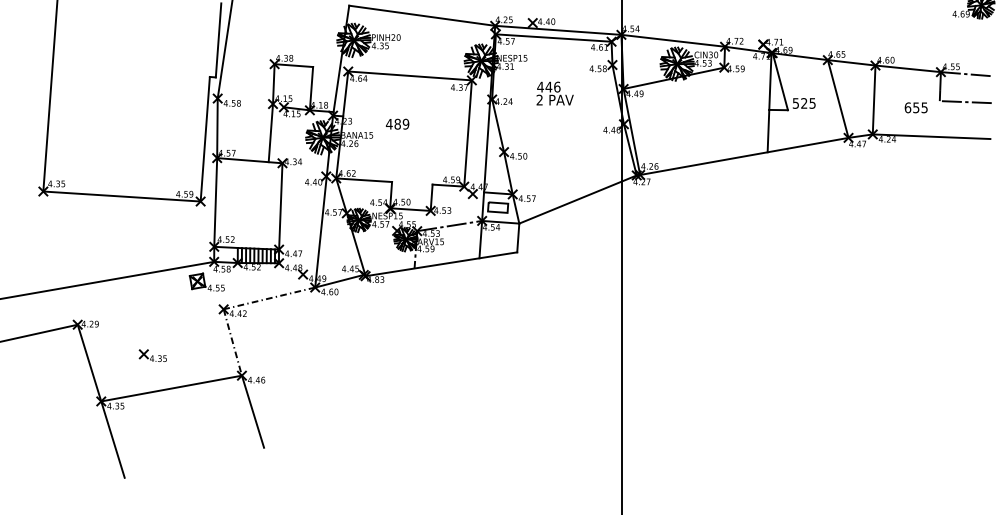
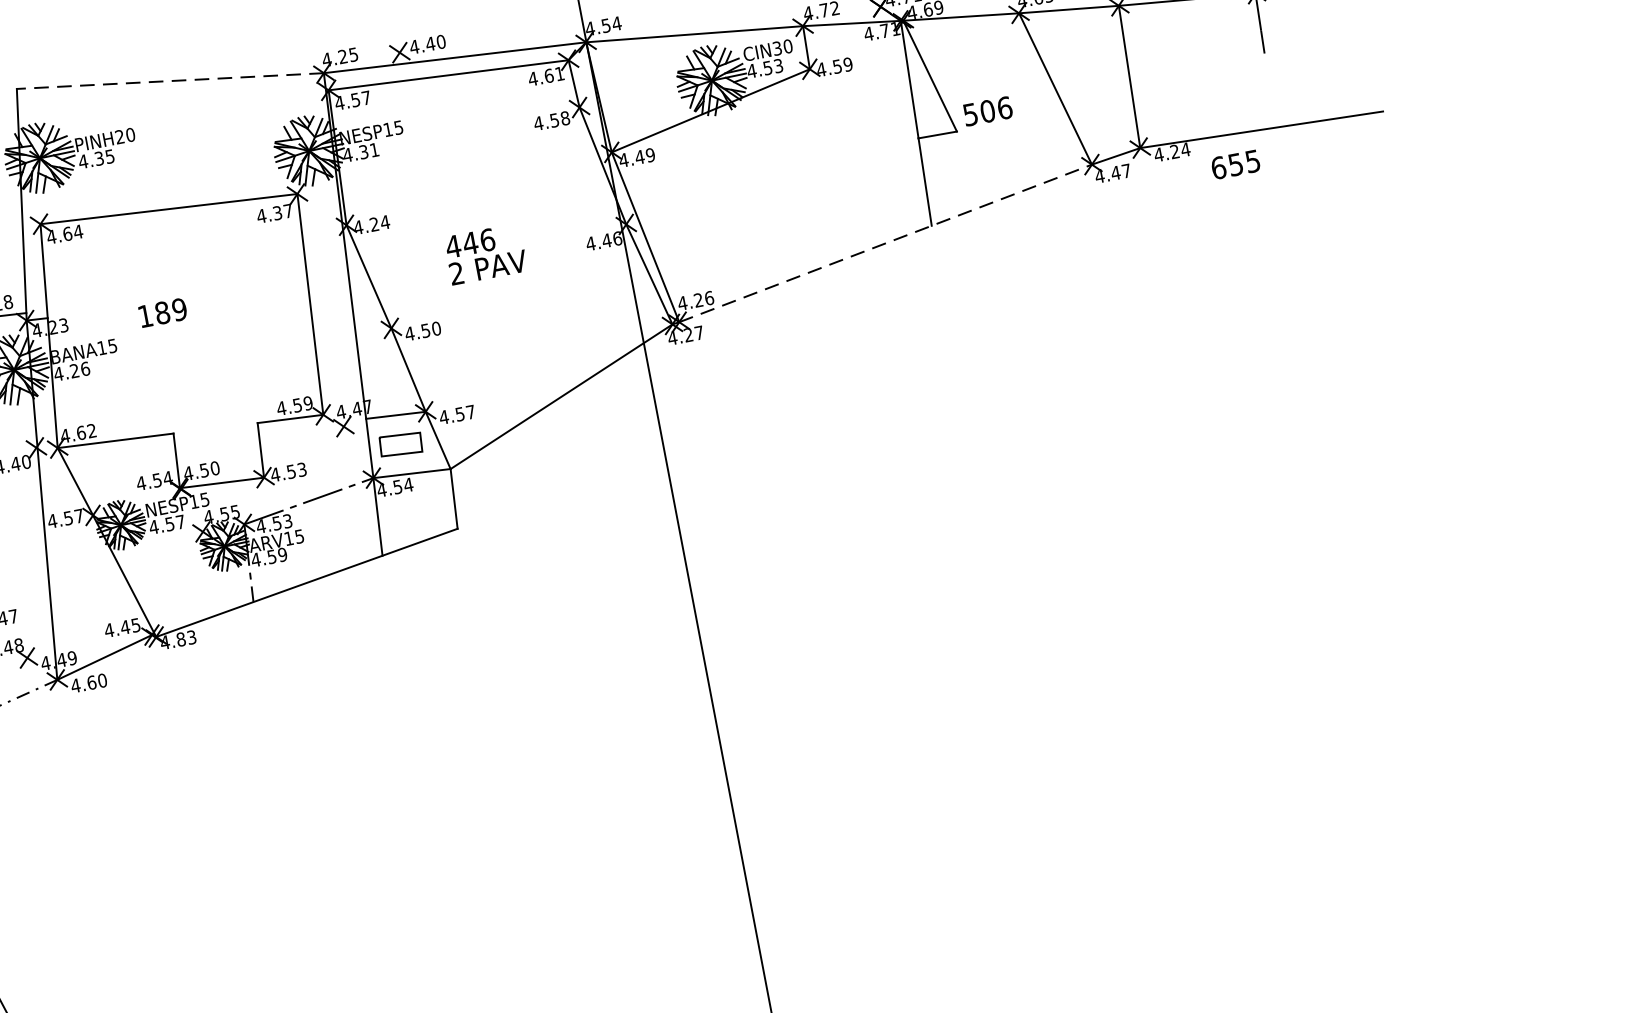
line: (422, 15) -> (170, 80), solid -> dashed
text: (554, 93) -> (484, 254), moved
line: (965, 102) -> (1317, 46), removed
text: (808, 103) -> (996, 109), 525 -> 506
text: (915, 107) -> (1234, 164), moved
text: (388, 124) -> (143, 317), 489 -> 189
line: (744, 156) -> (885, 243), solid -> dashed

